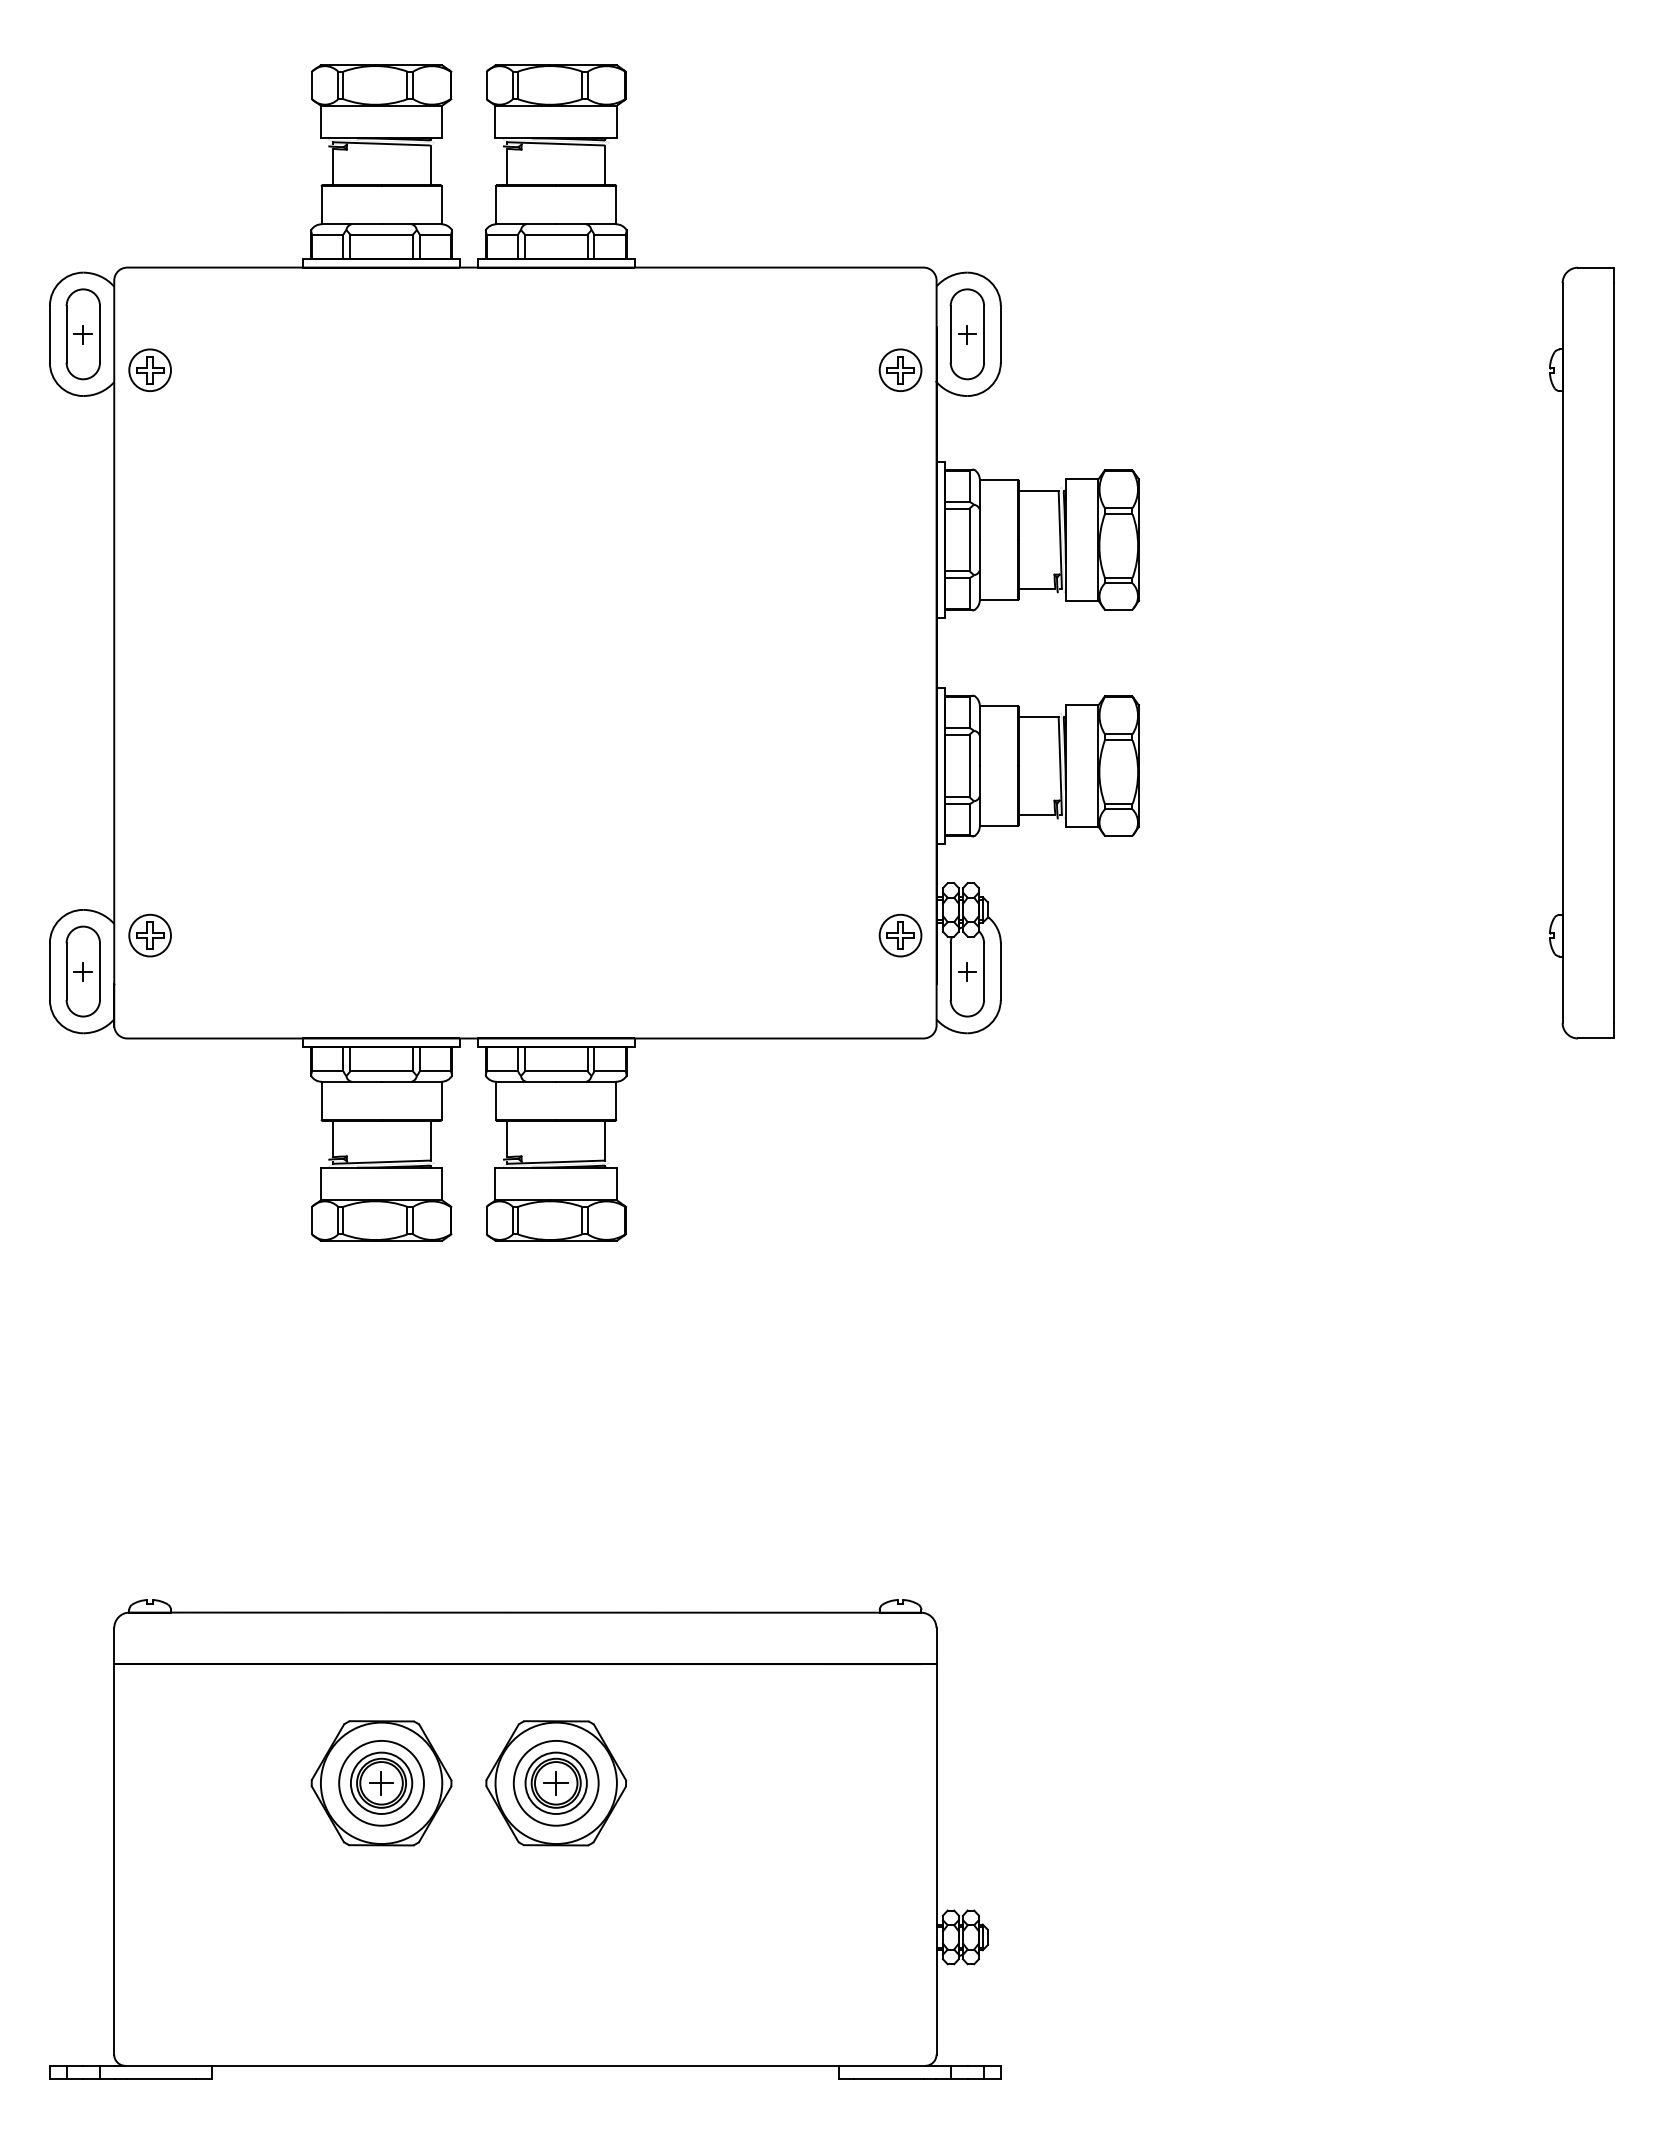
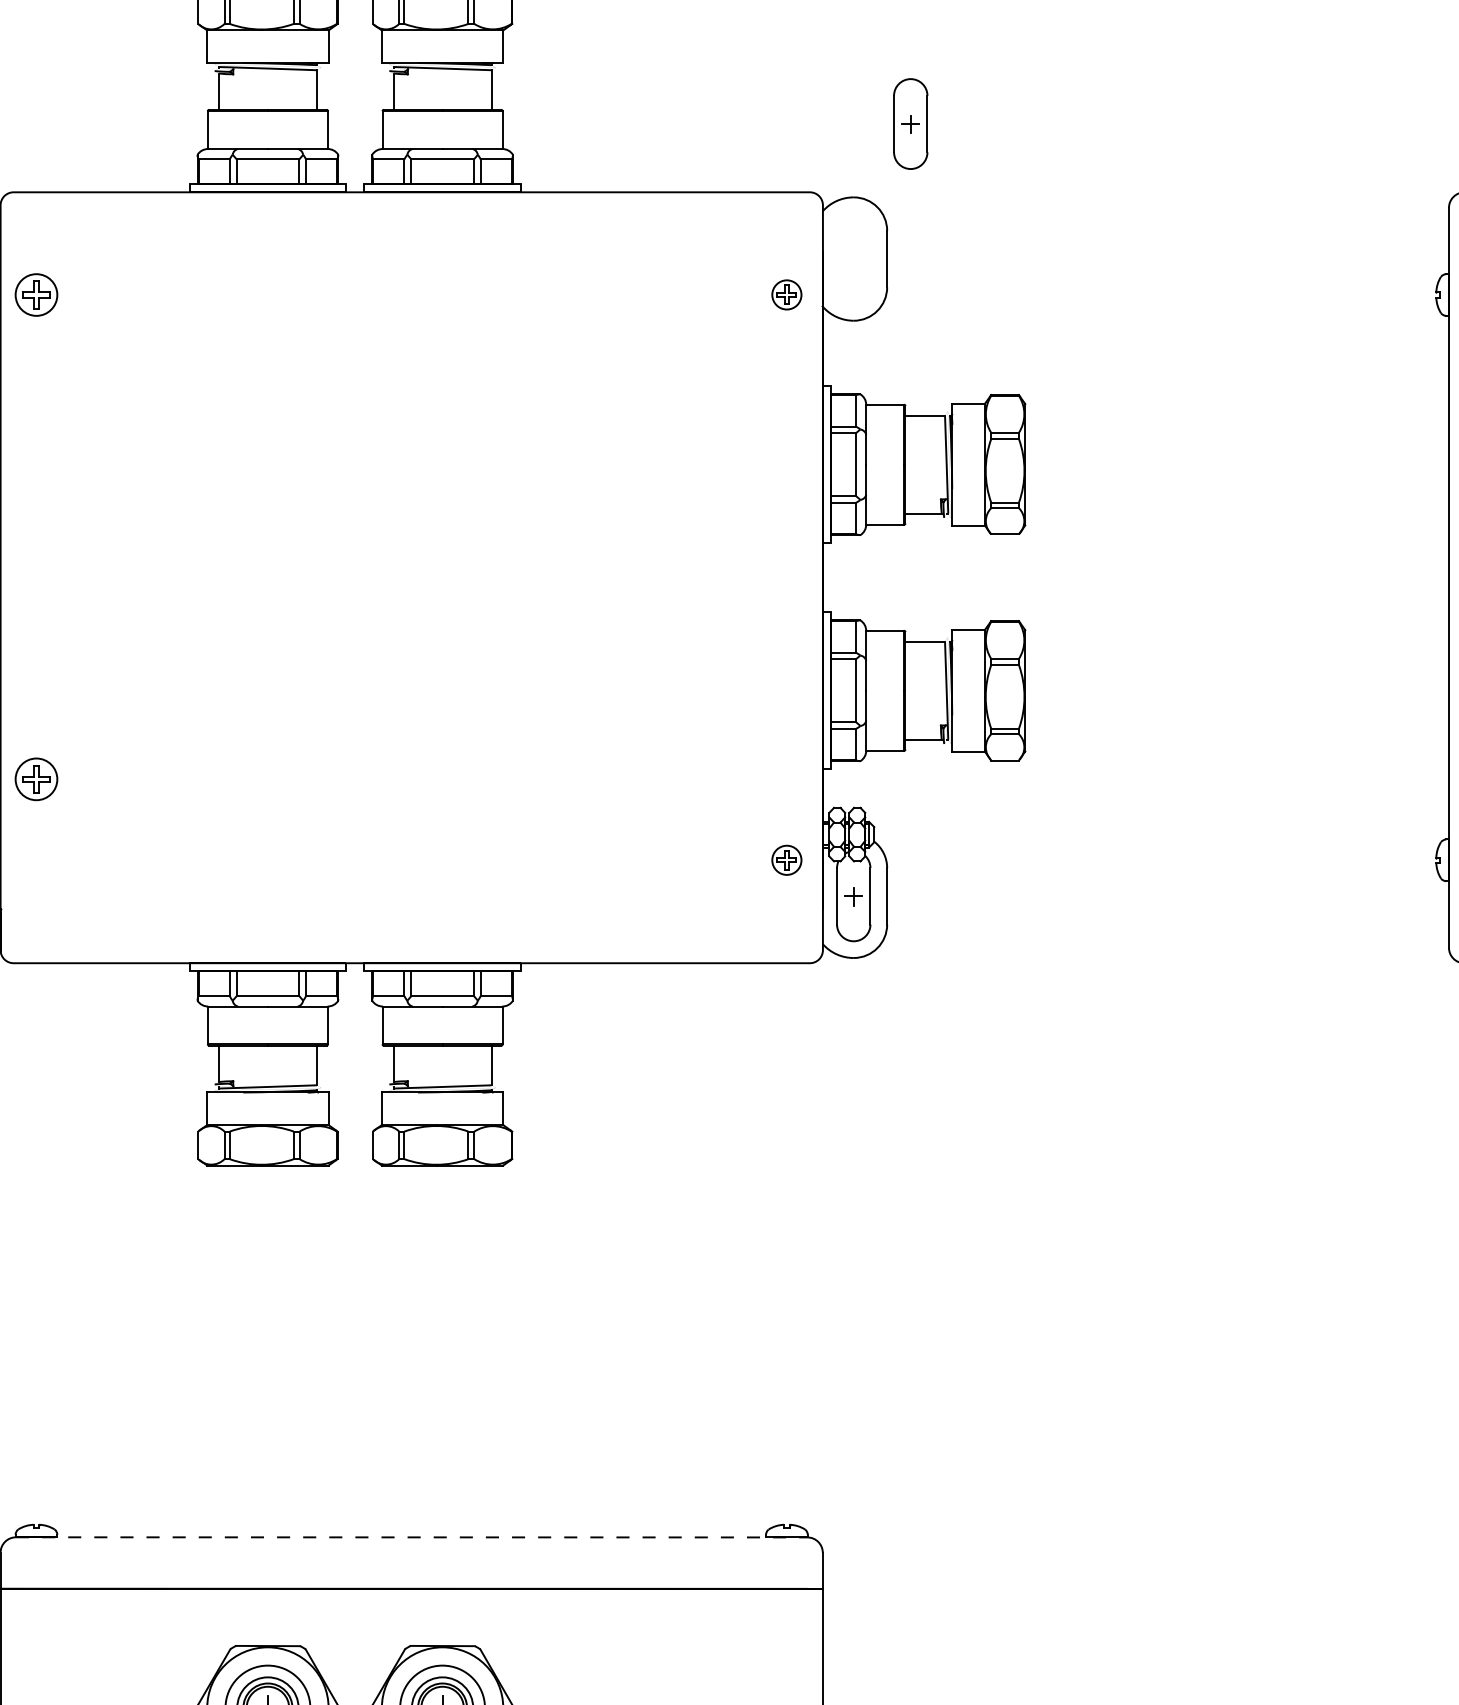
part: (966, 334) -> (909, 124), moved
part: (900, 369) -> (786, 294), size x0.7
part: (149, 935) -> (35, 779), moved
part: (900, 935) -> (786, 860), size x0.7
line: (525, 1612) -> (411, 1537), solid -> dashed

